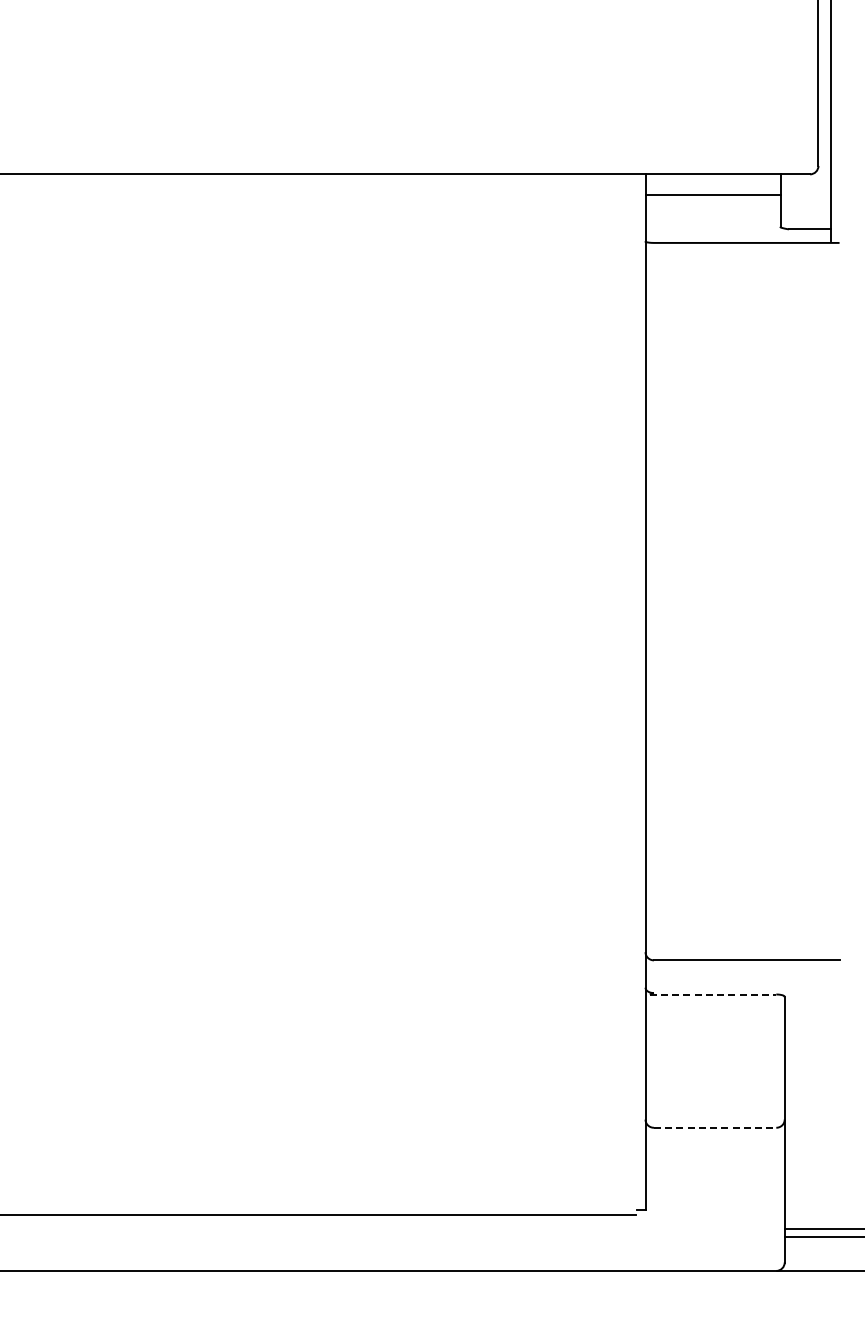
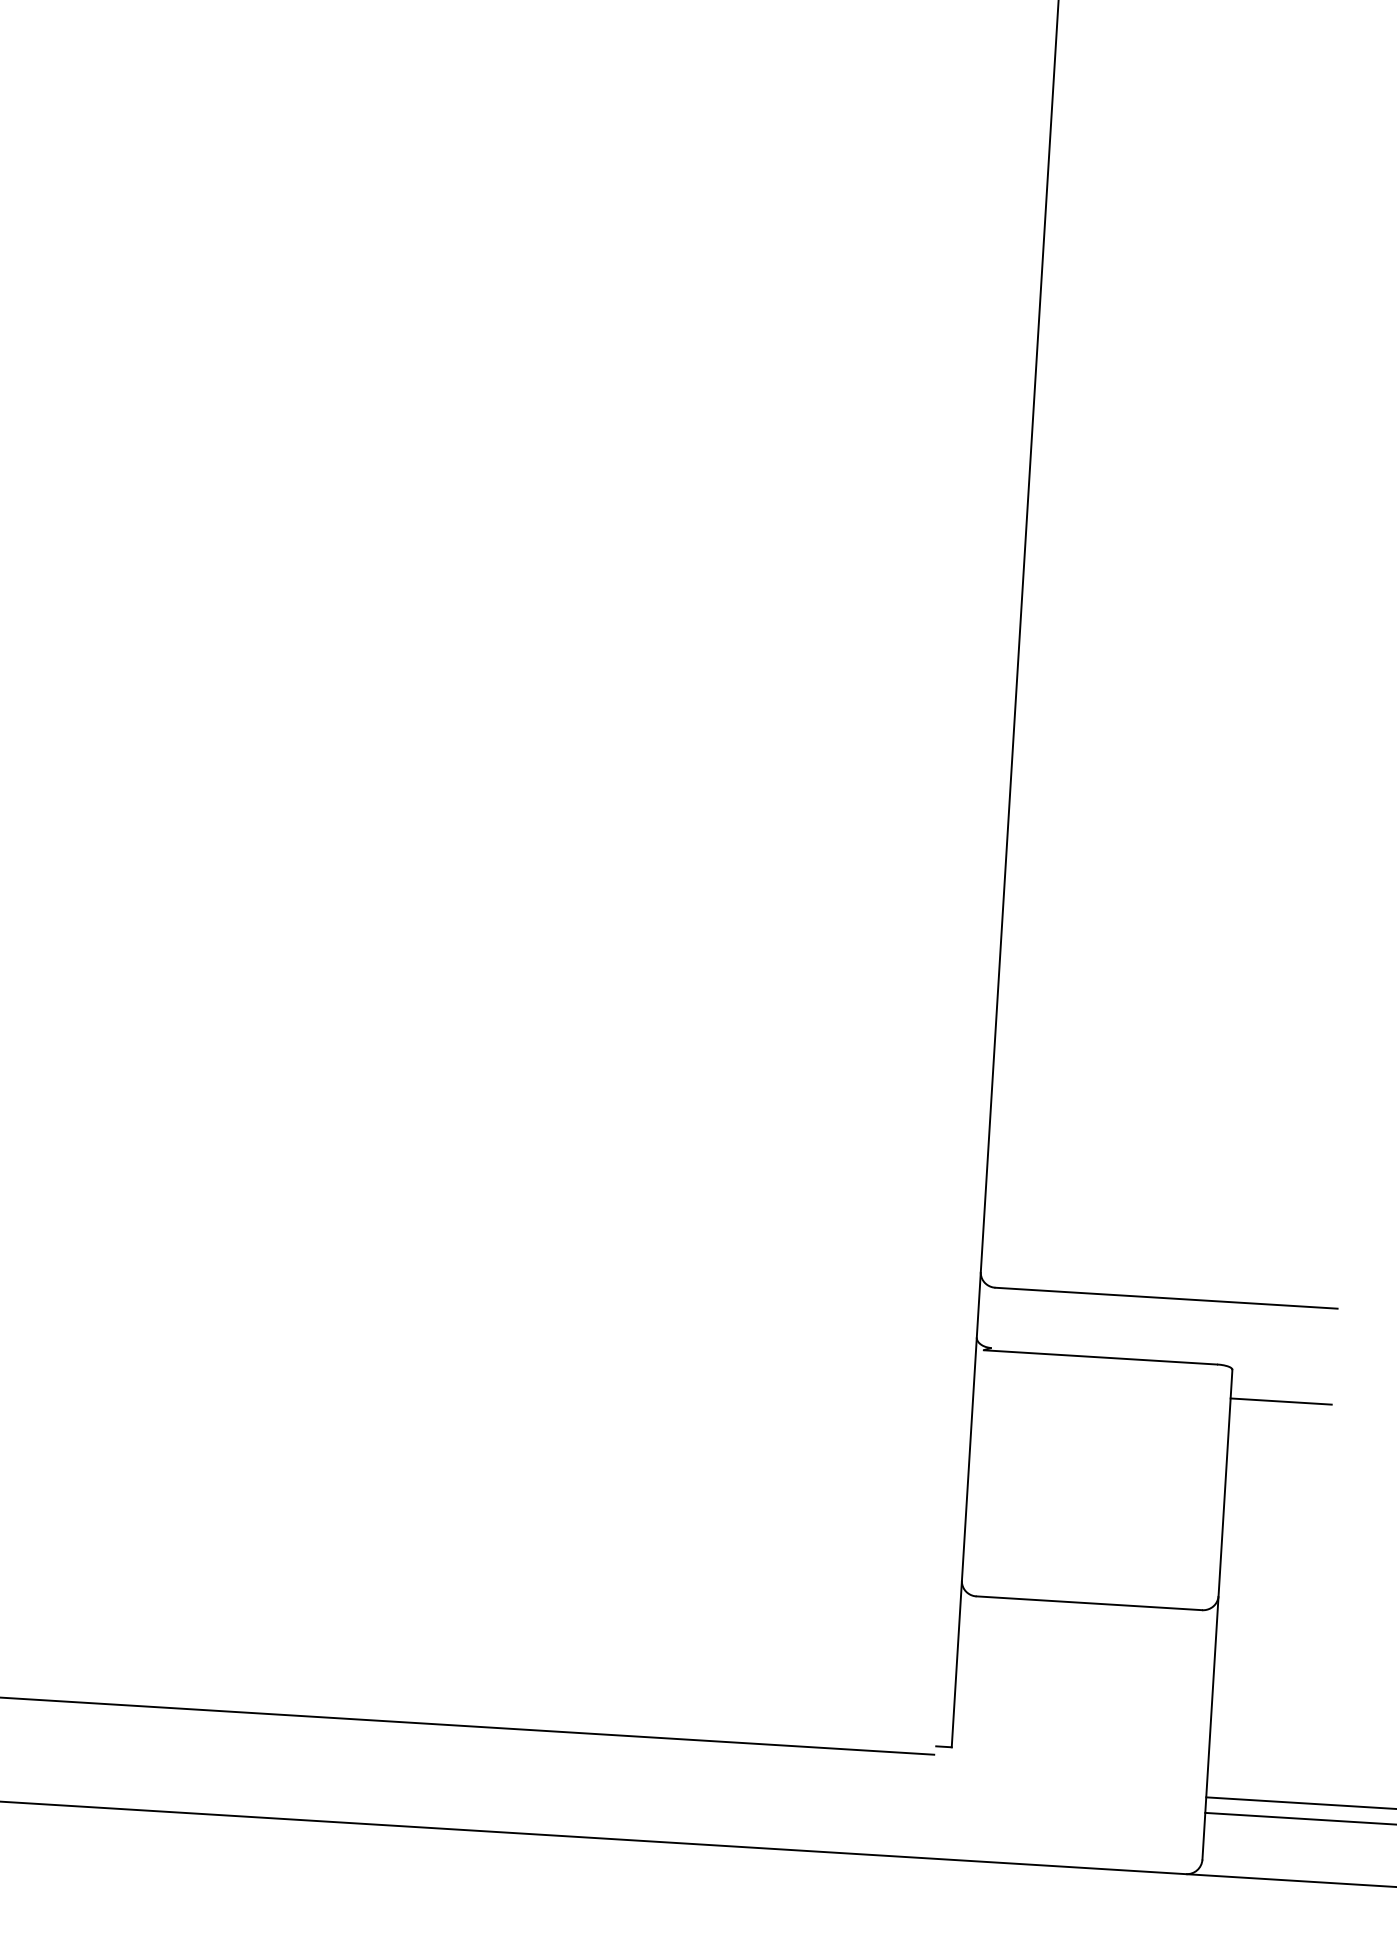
line: (713, 994) -> (1101, 1357), dashed -> solid
line: (811, 1012) -> (1279, 1401), added
line: (715, 1127) -> (1090, 1602), dashed -> solid

